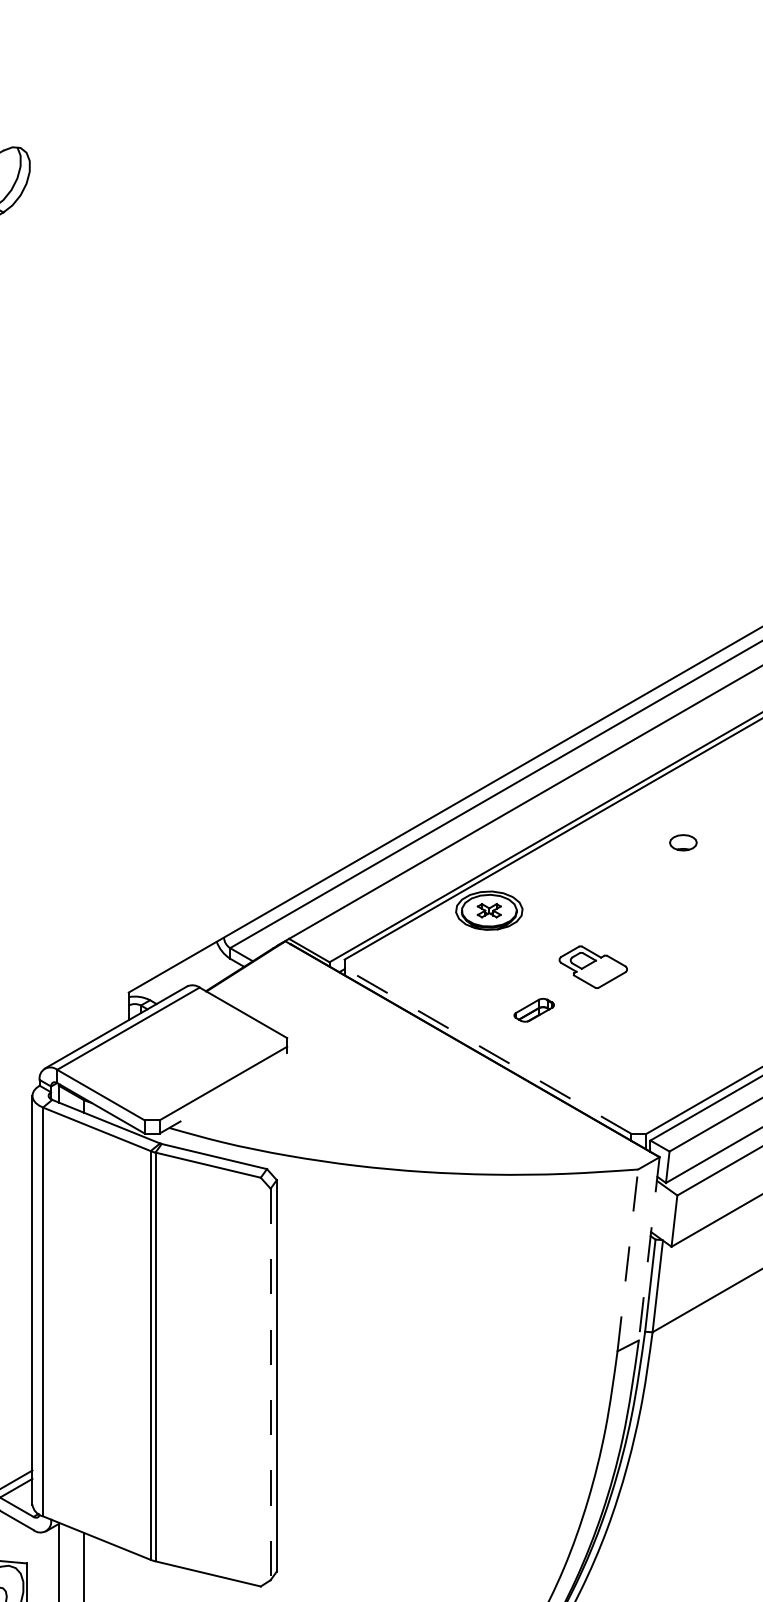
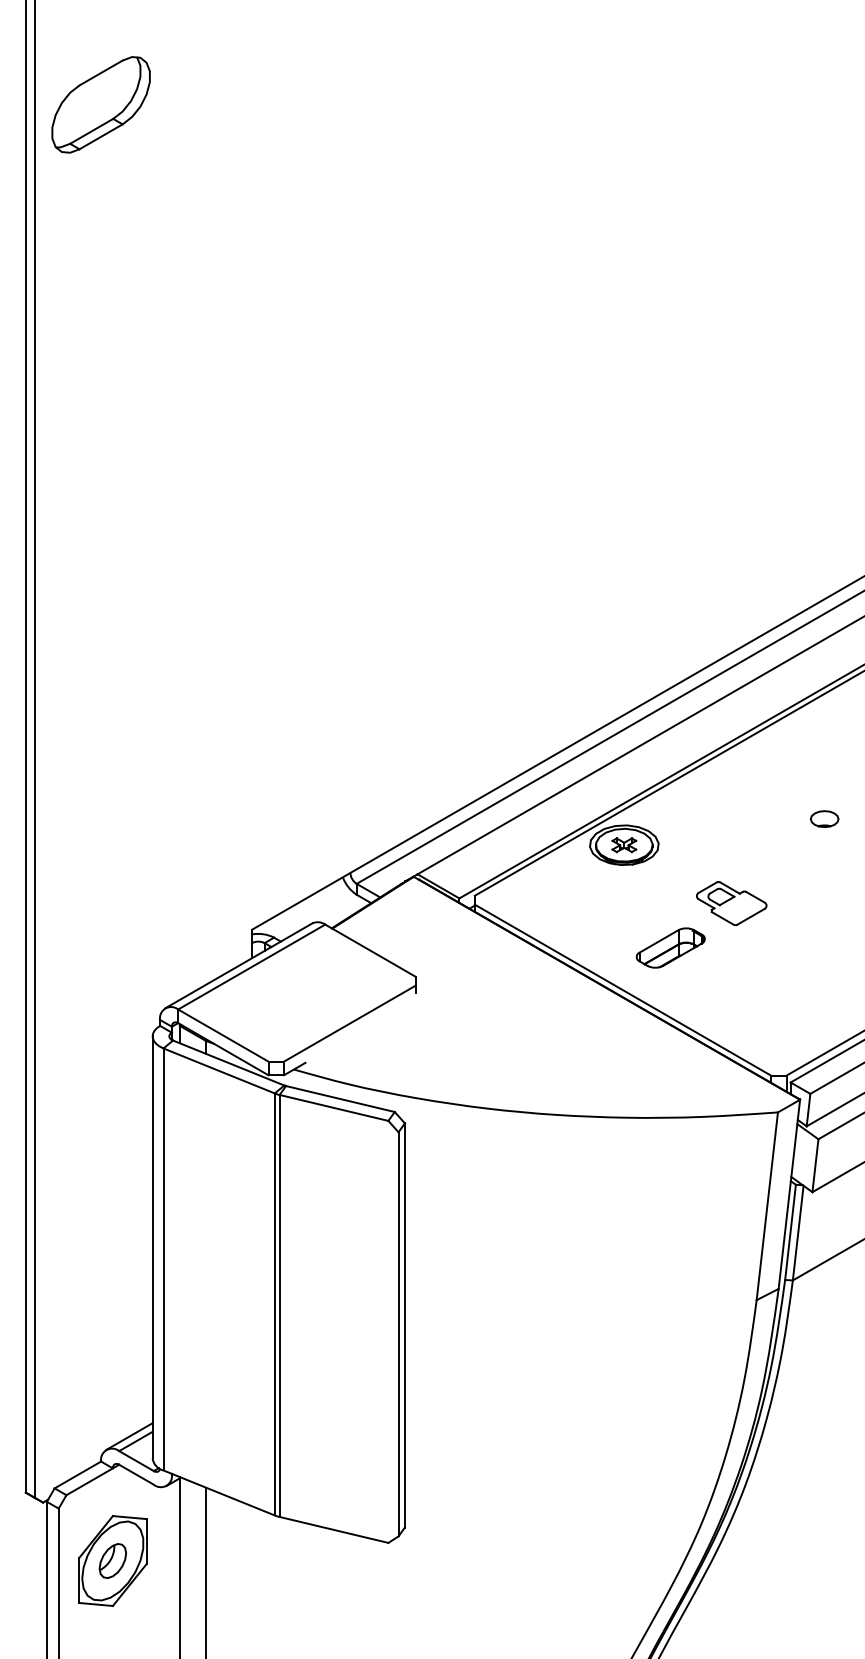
part: (683, 842) -> (824, 818), moved
part: (534, 1009) -> (670, 947), size x1.67
line: (487, 1051) -> (622, 990), dashed -> solid
line: (649, 1249) -> (789, 1194), dashed -> solid
line: (628, 1259) -> (767, 1205), dashed -> solid
line: (270, 1384) -> (398, 1334), dashed -> solid

